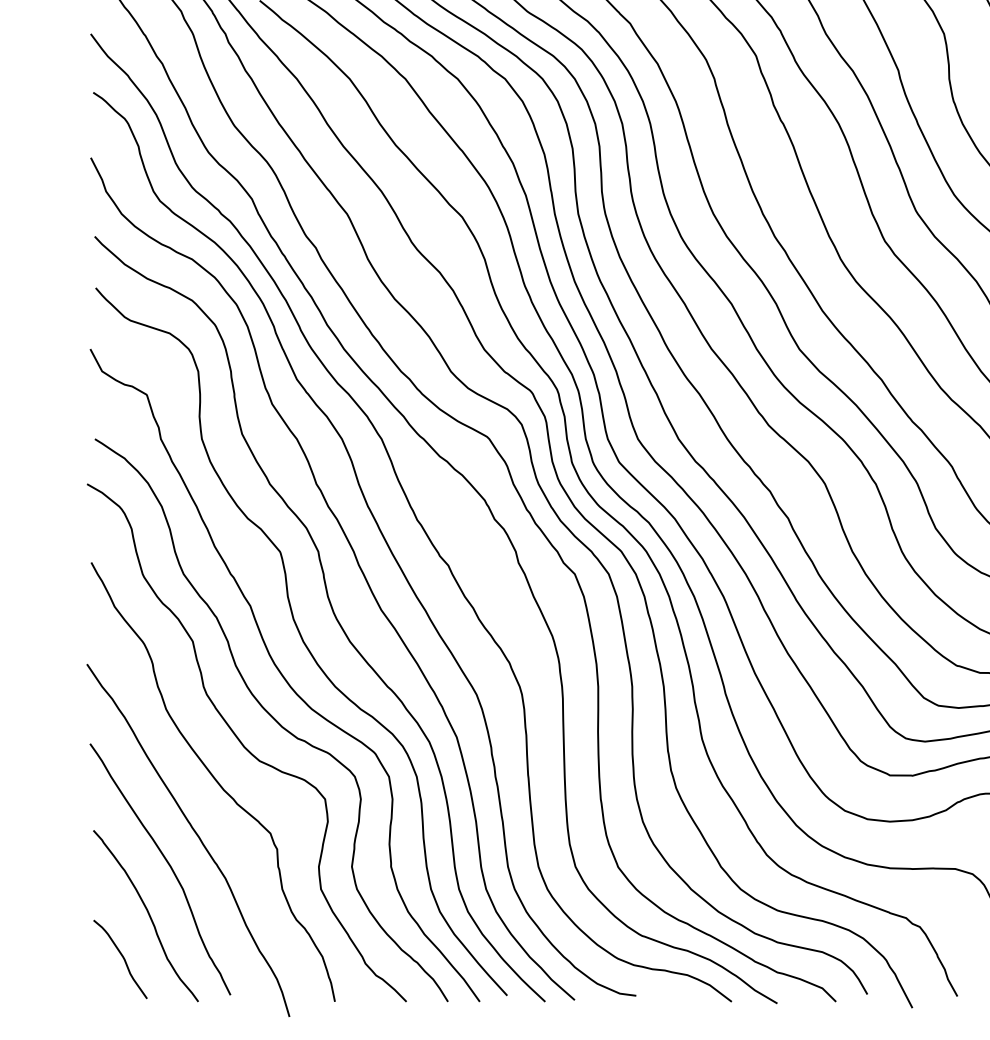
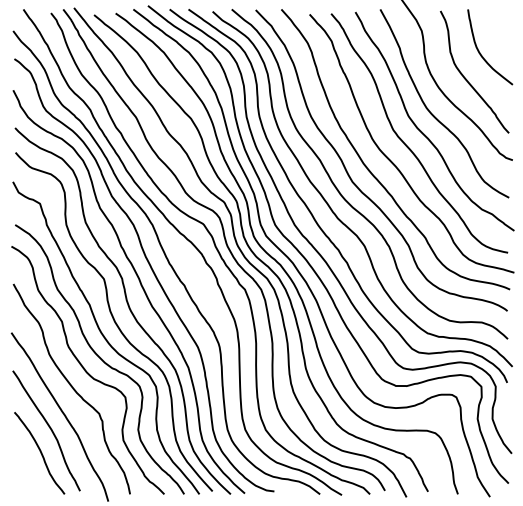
curve: (120, 956) -> (27, 472), removed

